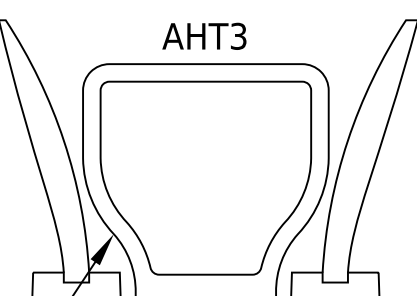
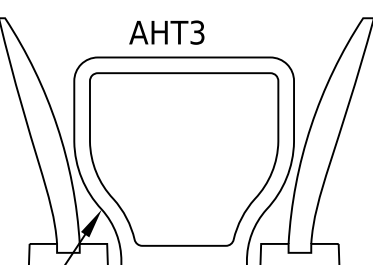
text: (204, 36) -> (166, 32), moved

